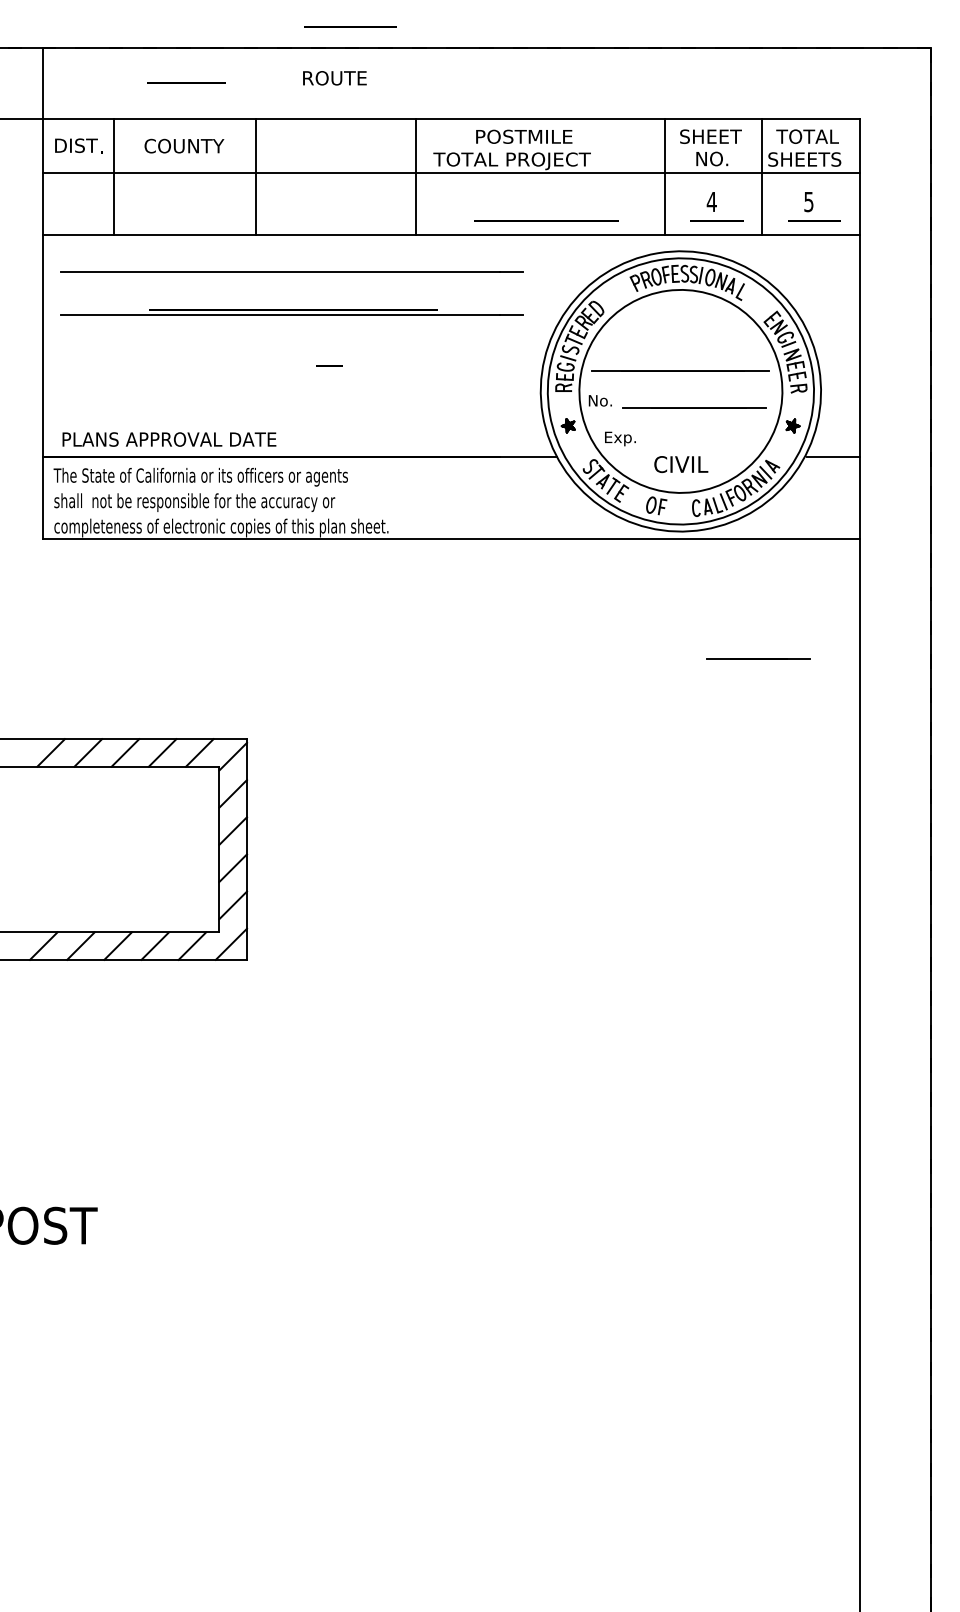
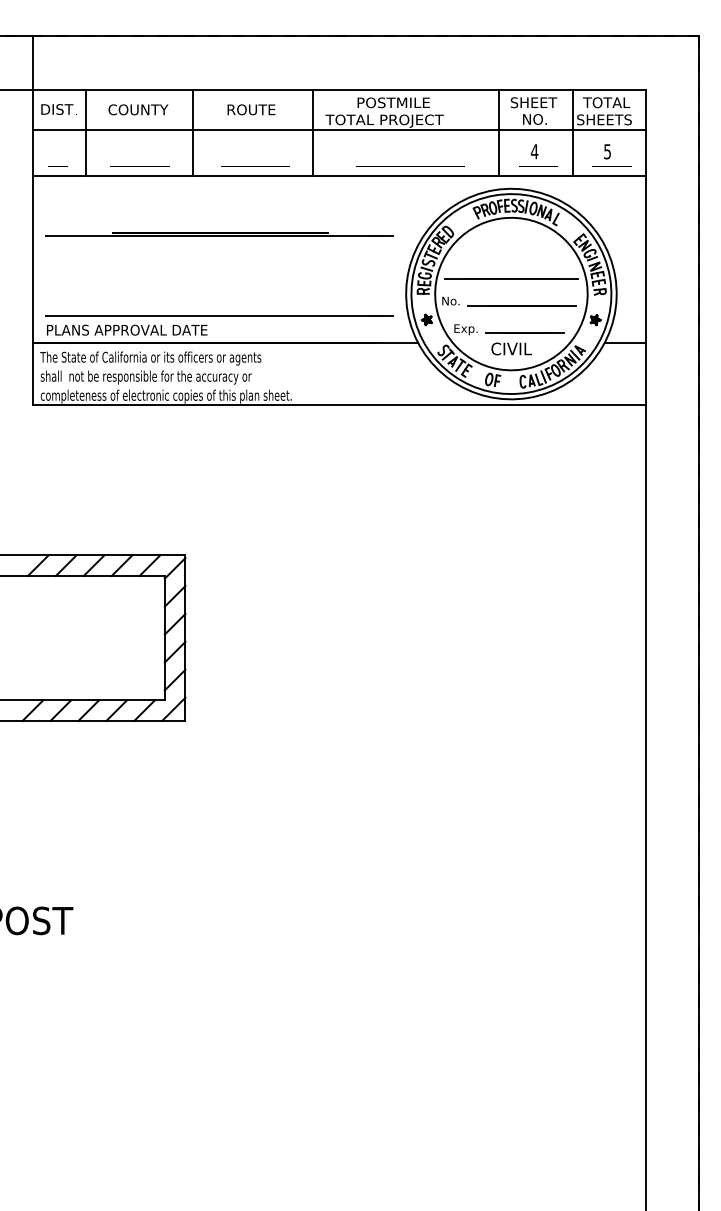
text: (350, 27) -> (255, 166), moved
text: (334, 77) -> (251, 109), moved
text: (185, 83) -> (139, 166), moved
line: (292, 270) -> (219, 315), moved
text: (328, 366) -> (57, 166), moved
line: (758, 658) -> (524, 332), moved

